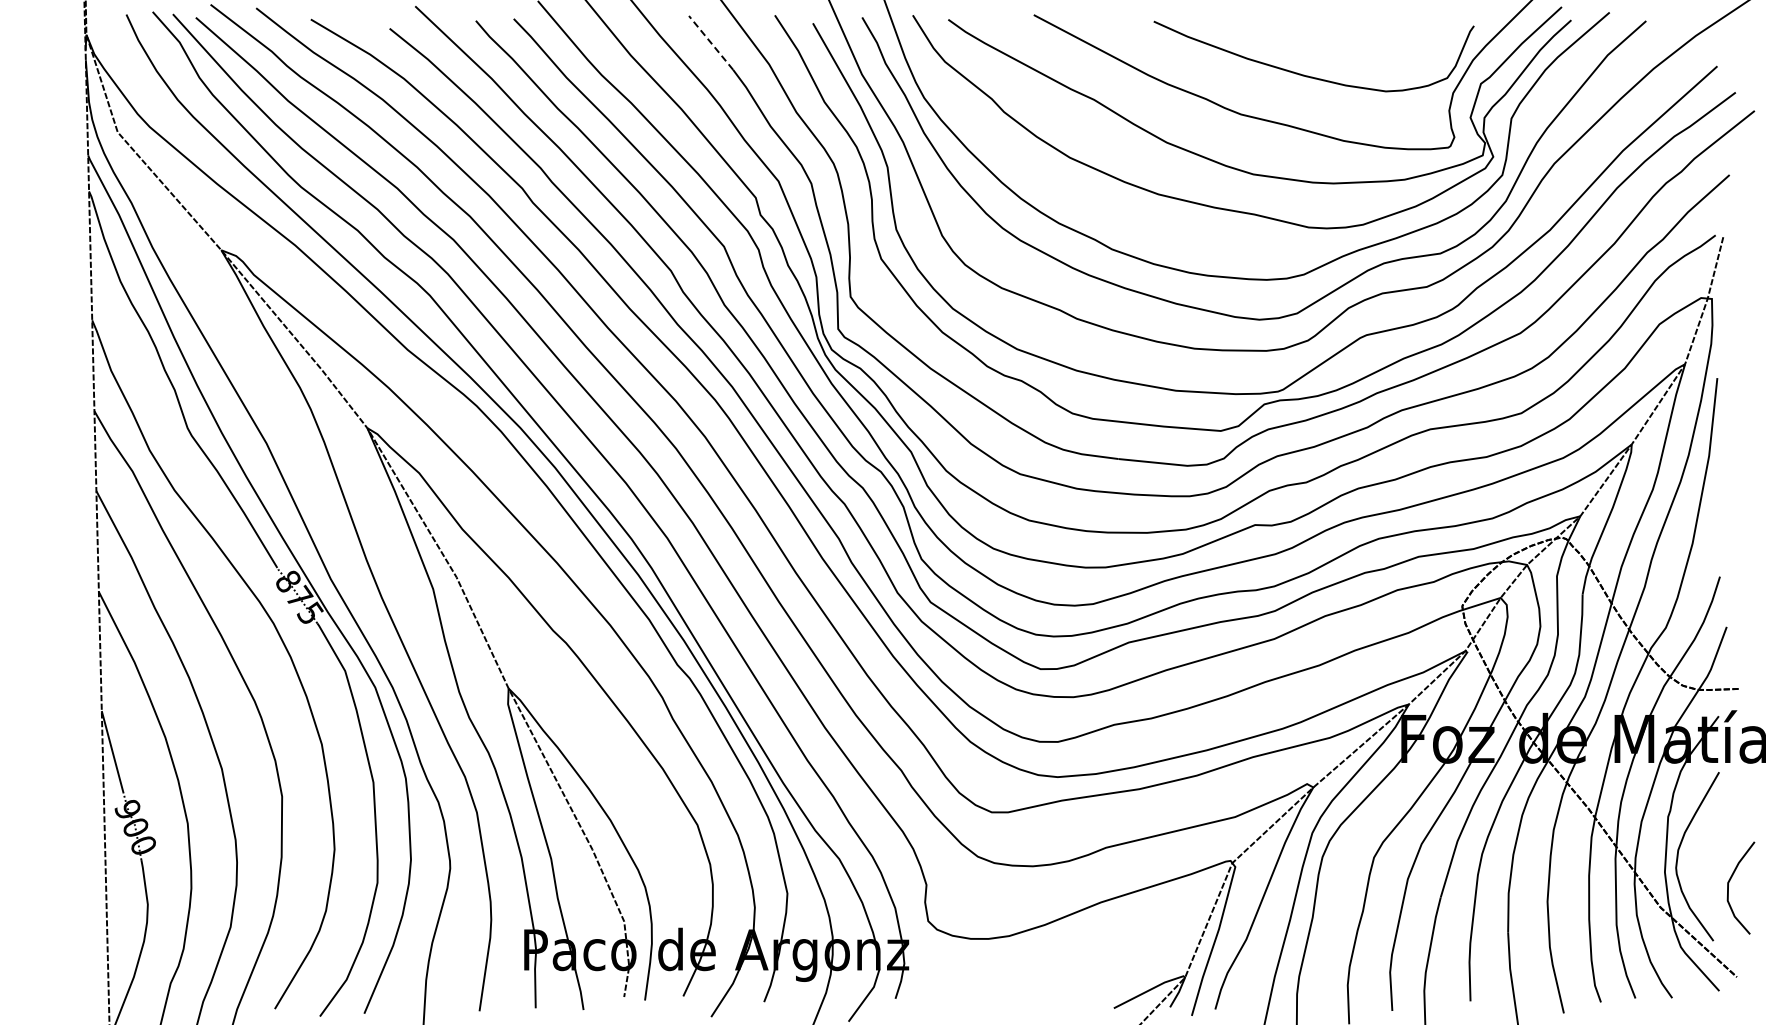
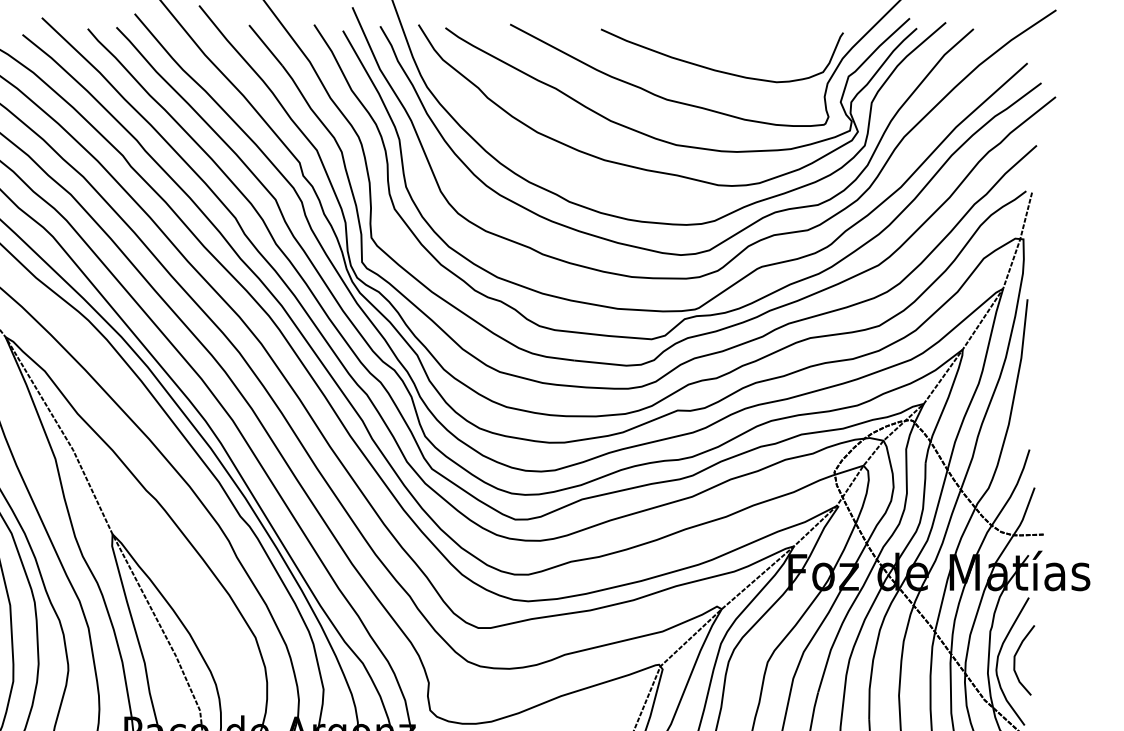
line: (711, 42) -> (266, 45), dashed -> solid
curve: (1729, 883) -> (1015, 656), moved

